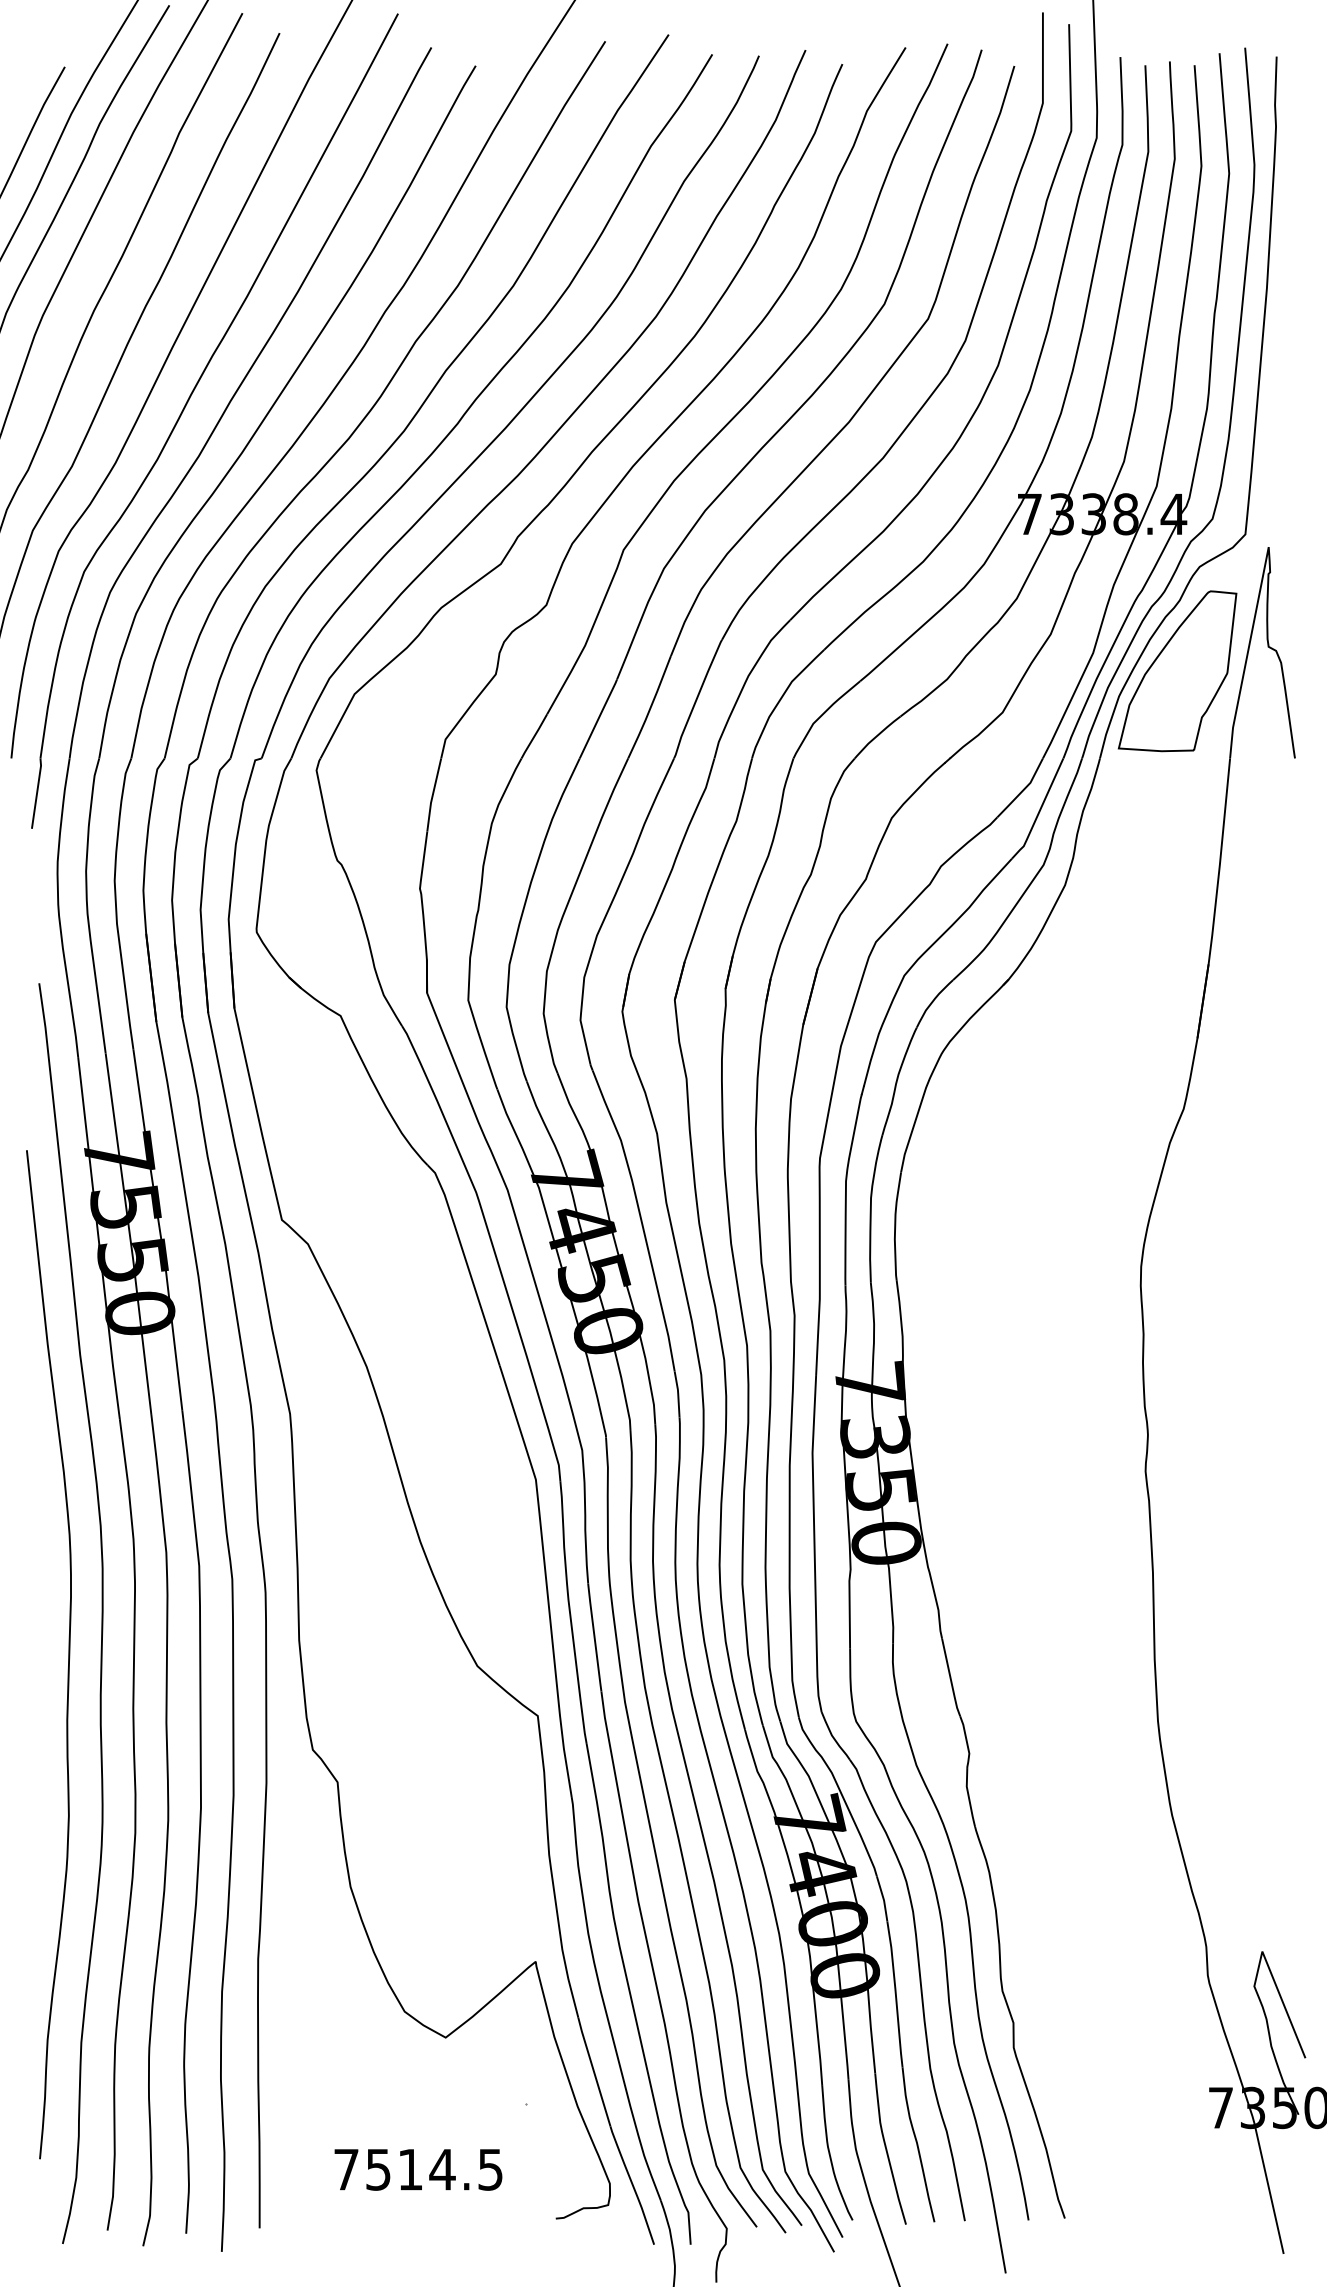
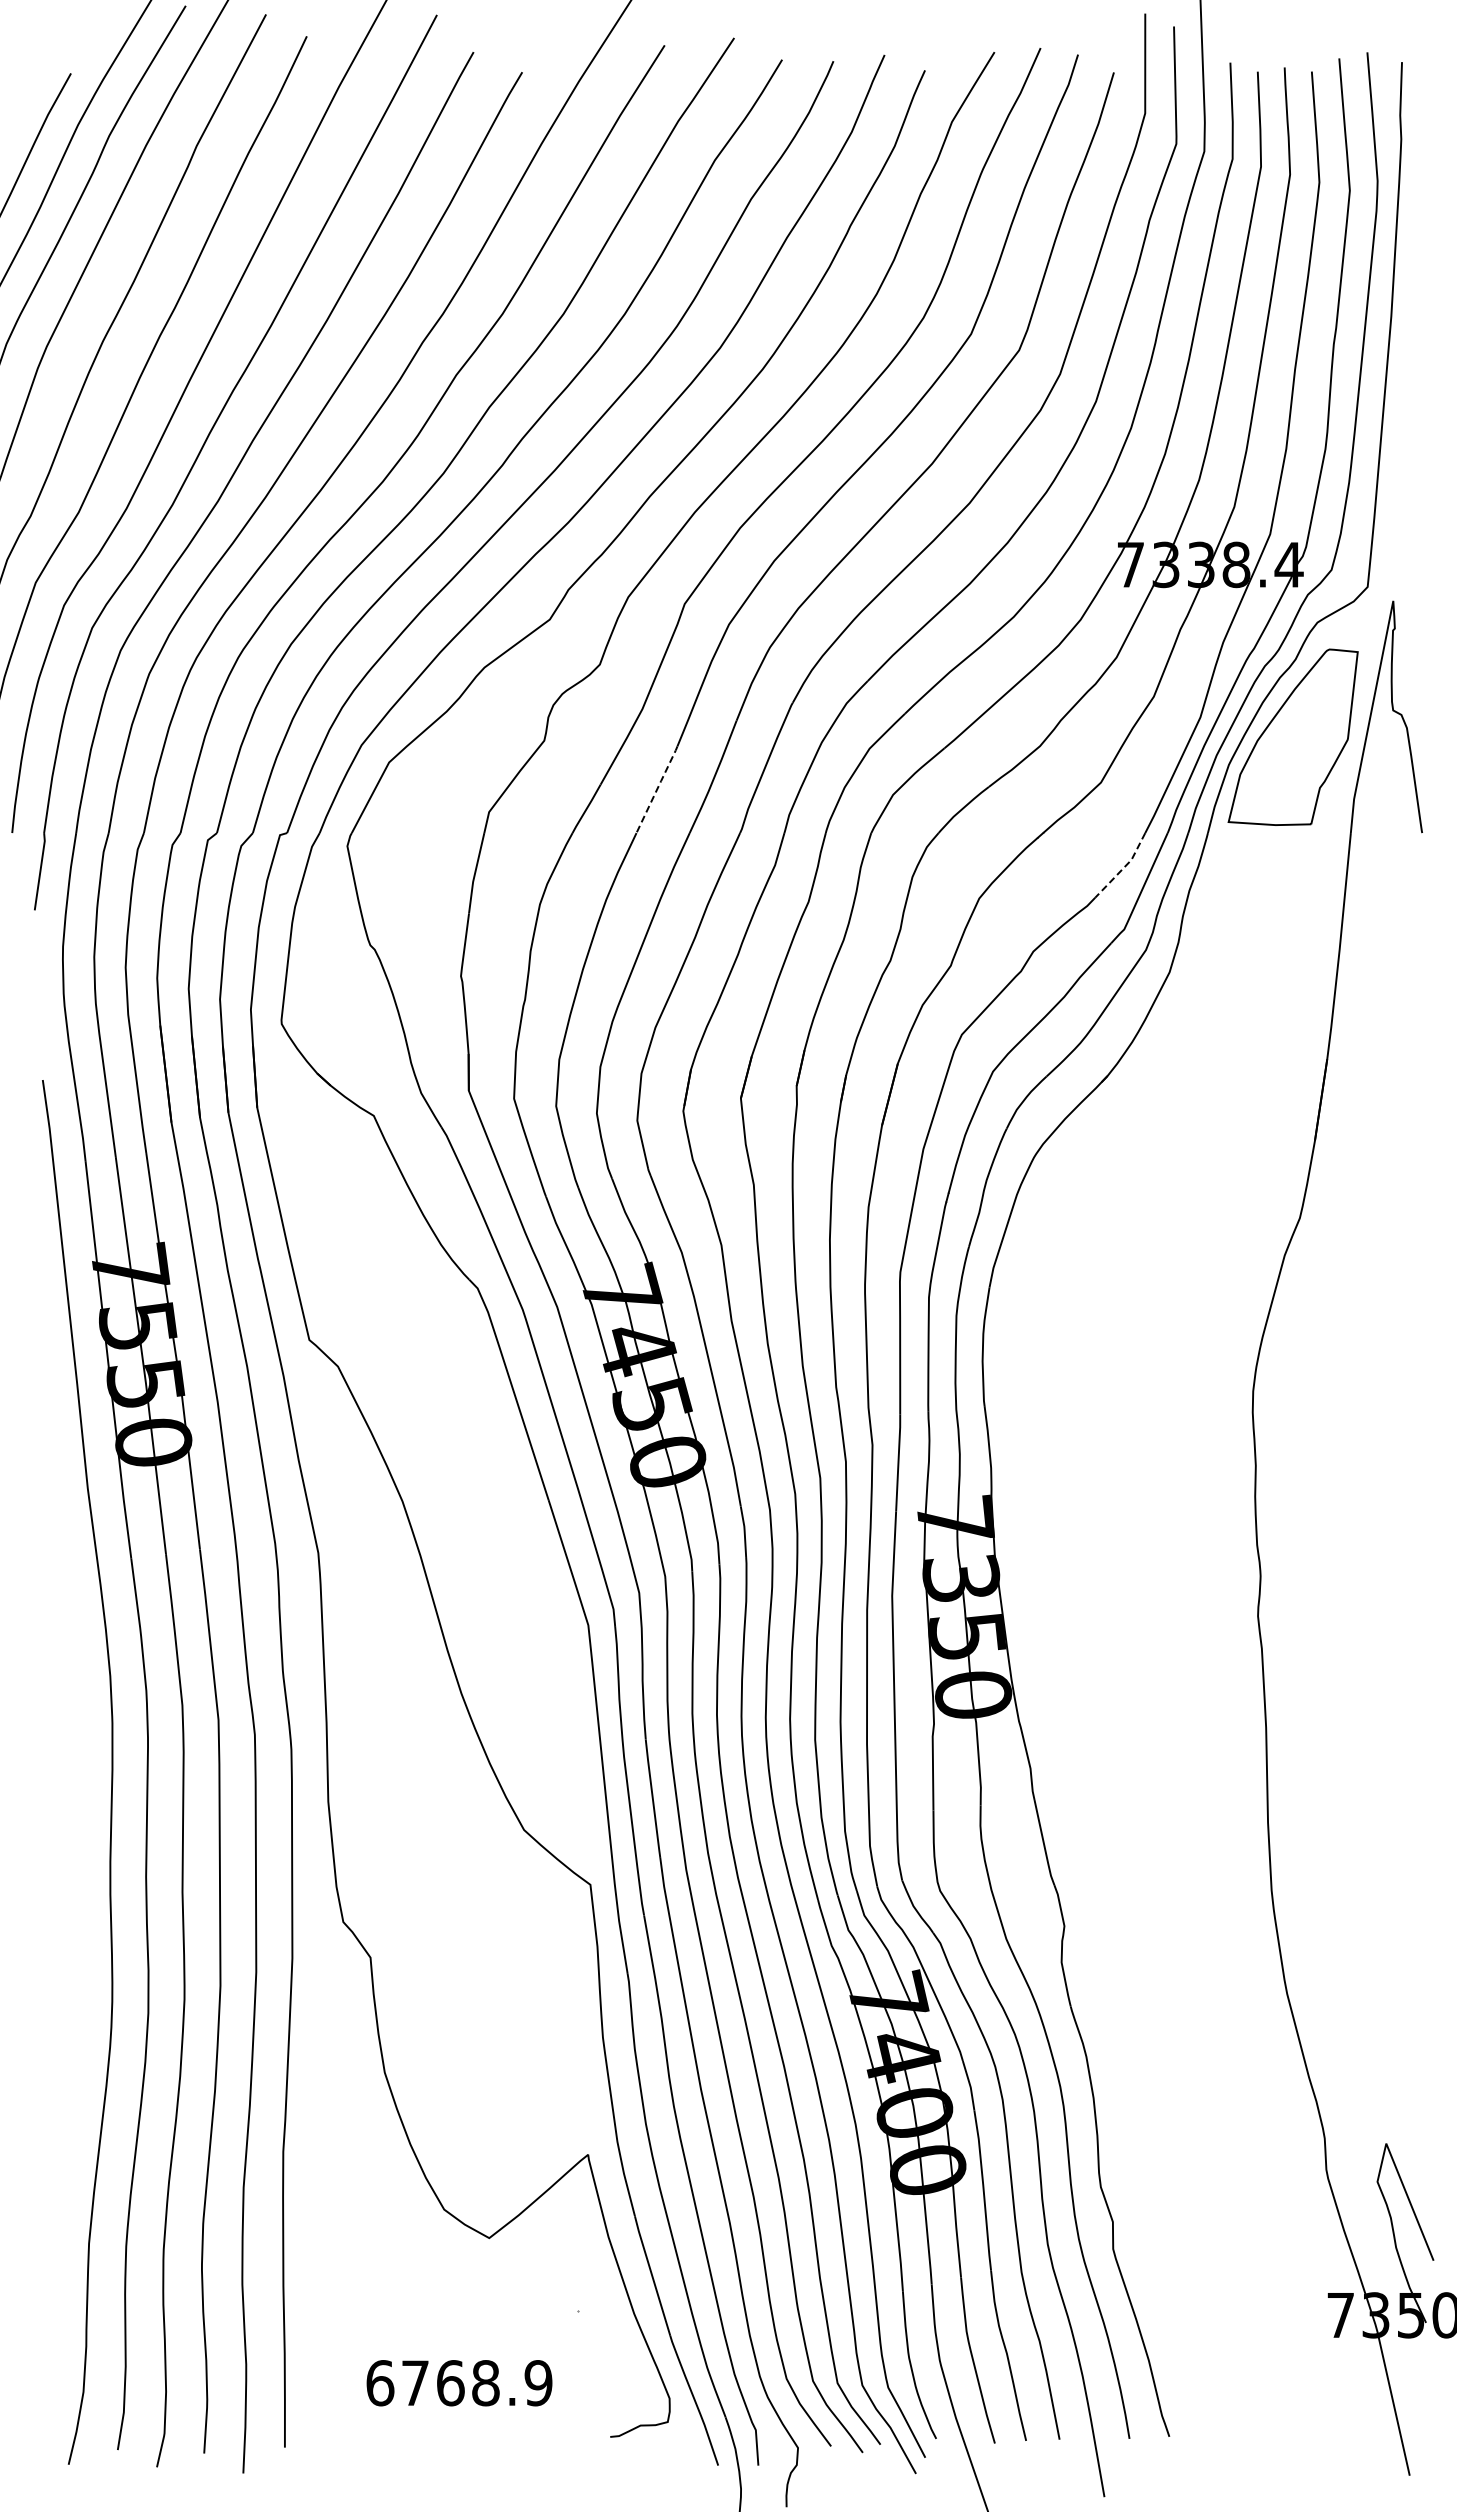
line: (598, 718) -> (657, 789), solid -> dashed
line: (1023, 790) -> (1123, 868), solid -> dashed
curve: (68, 1654) -> (74, 1817), removed
text: (418, 2169) -> (459, 2383), 7514.5 -> 6768.9

